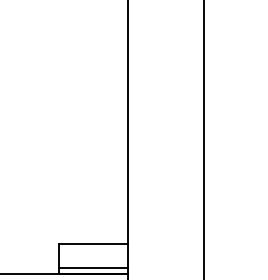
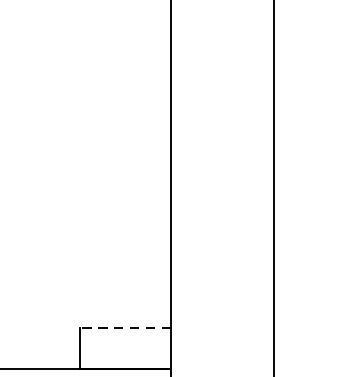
line: (92, 243) -> (124, 327), solid -> dashed
line: (93, 268) -> (125, 361), removed

